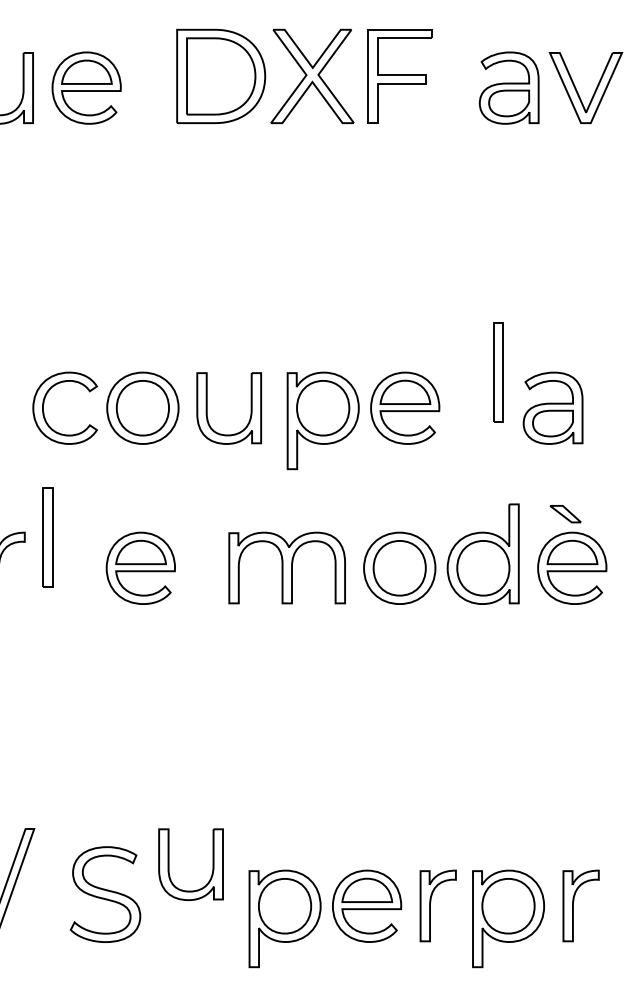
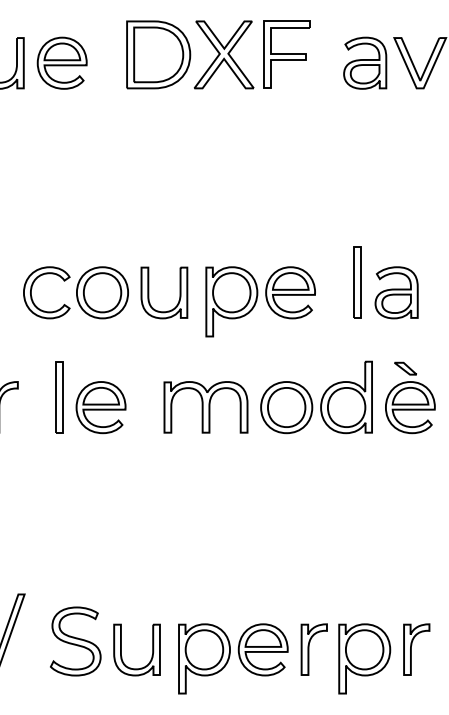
part: (498, 372) -> (357, 282), moved
part: (48, 537) -> (59, 397), moved
part: (169, 863) -> (121, 649), moved

